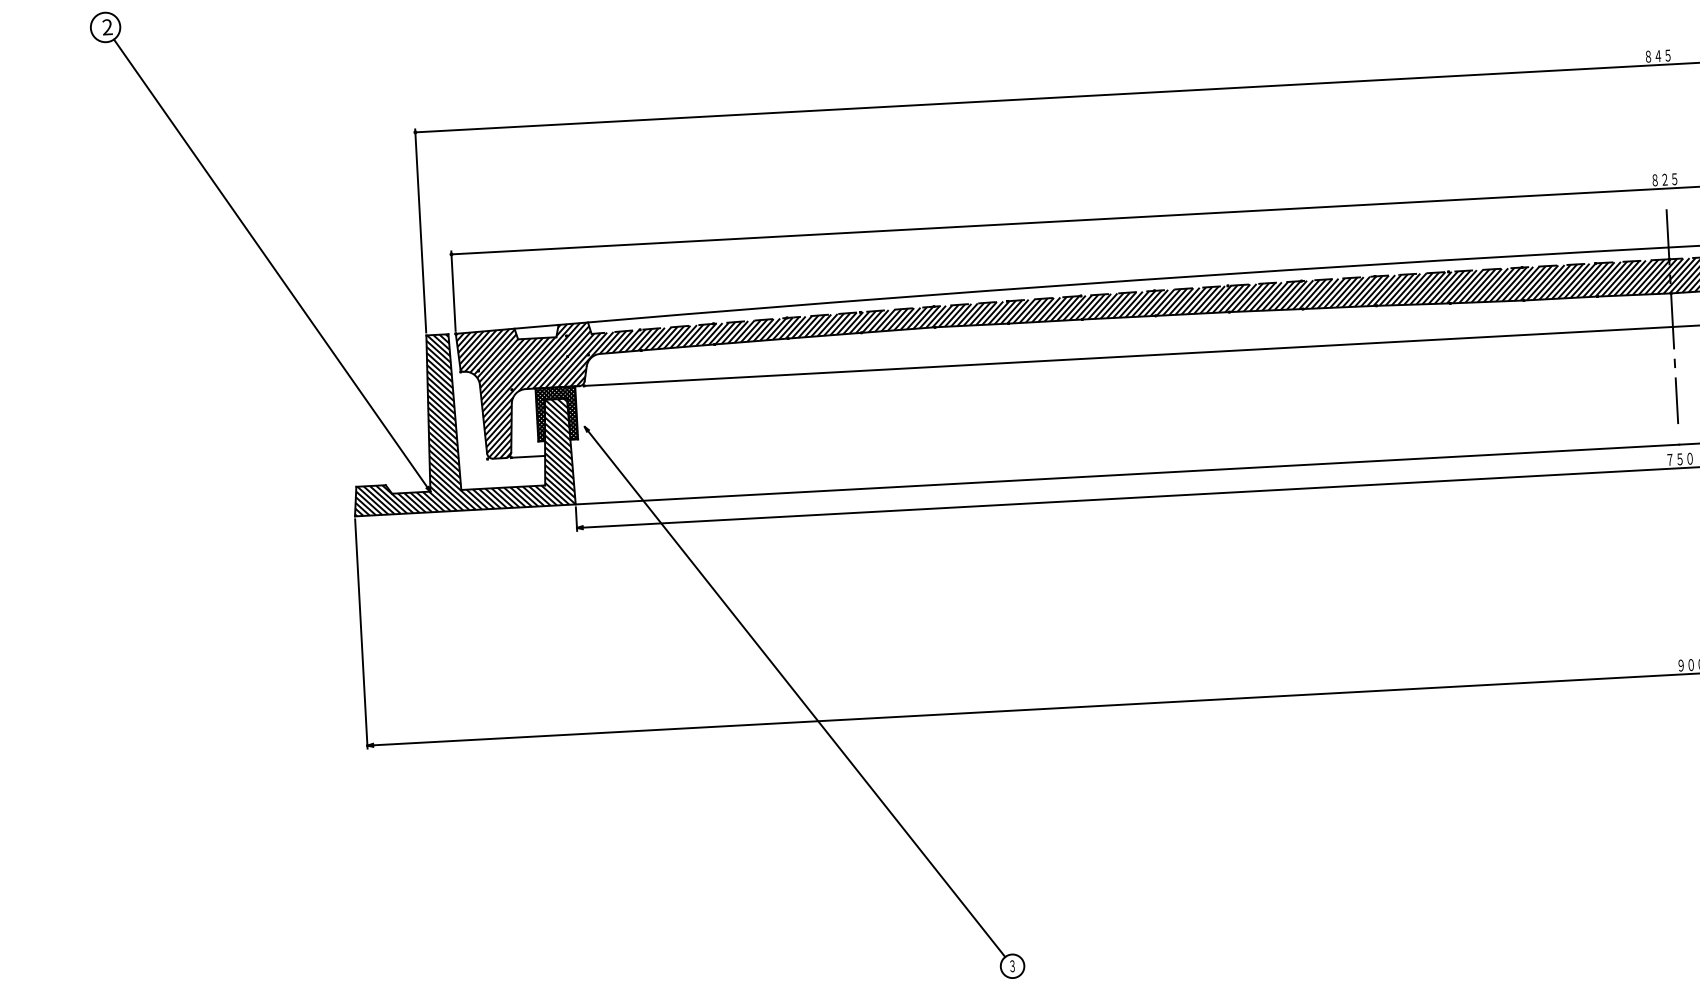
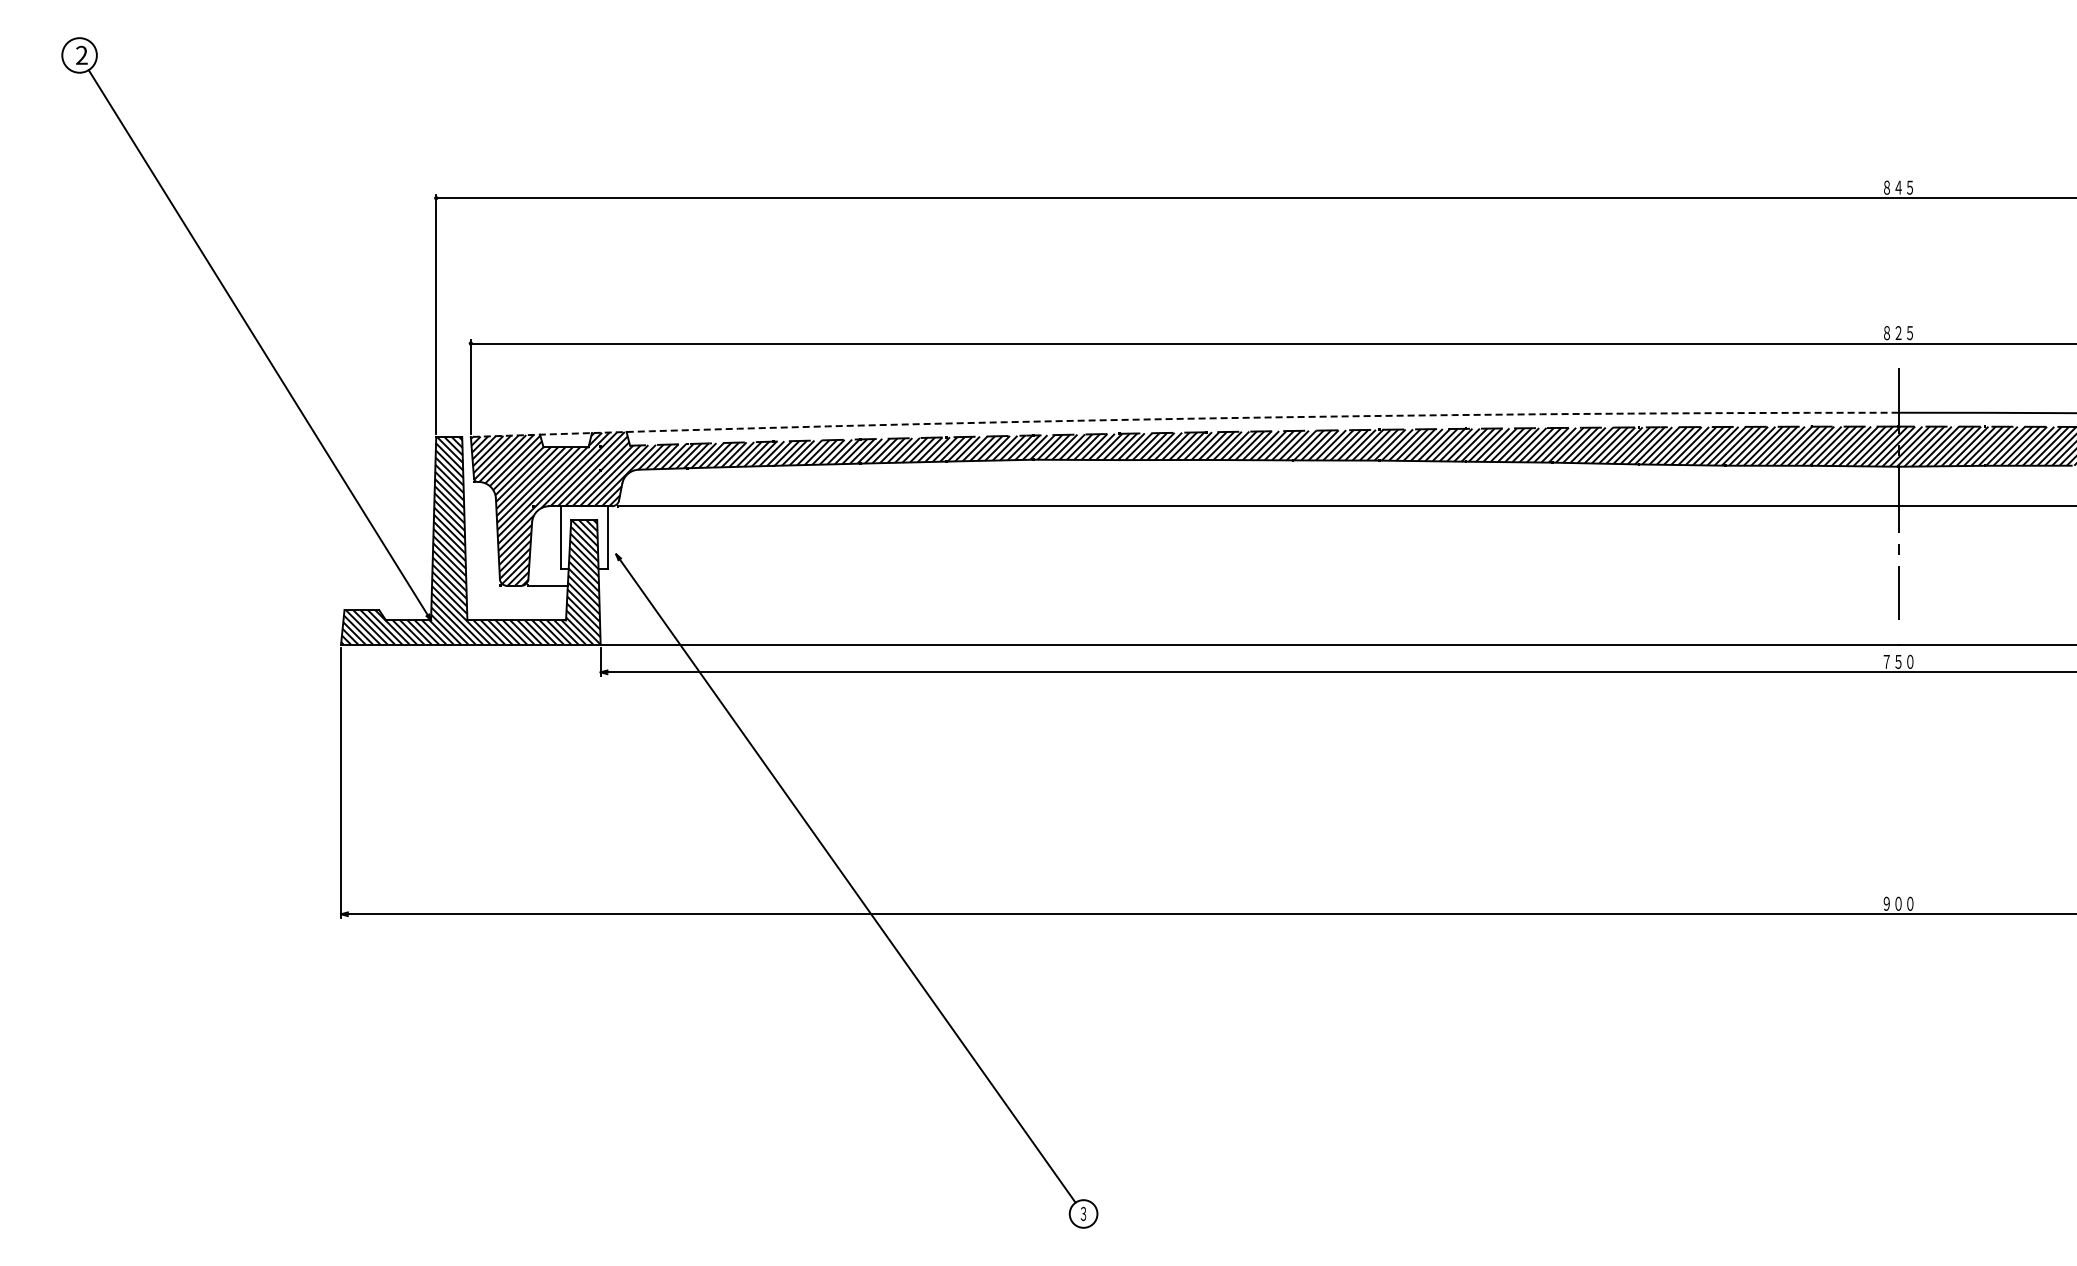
arc: (1061, 285) -> (1184, 418), solid -> dashed
hatch: (556, 414) -> (583, 537), removed

